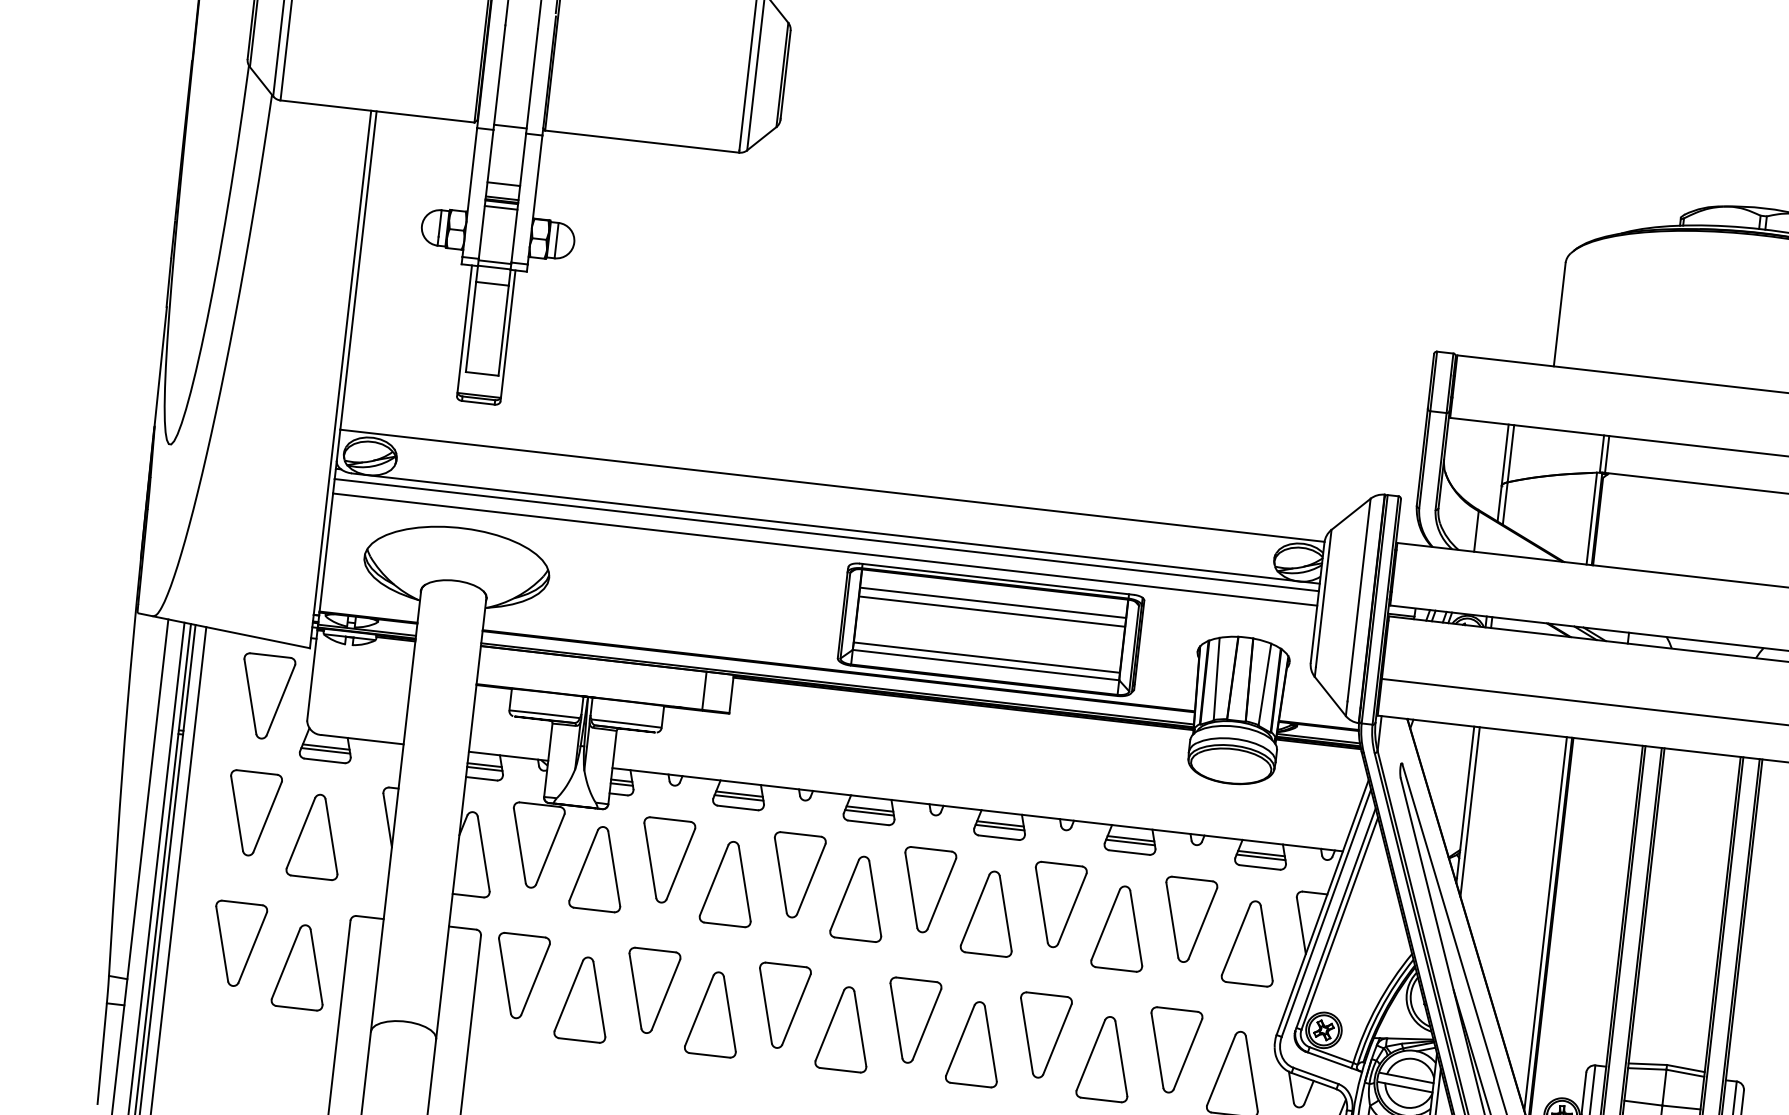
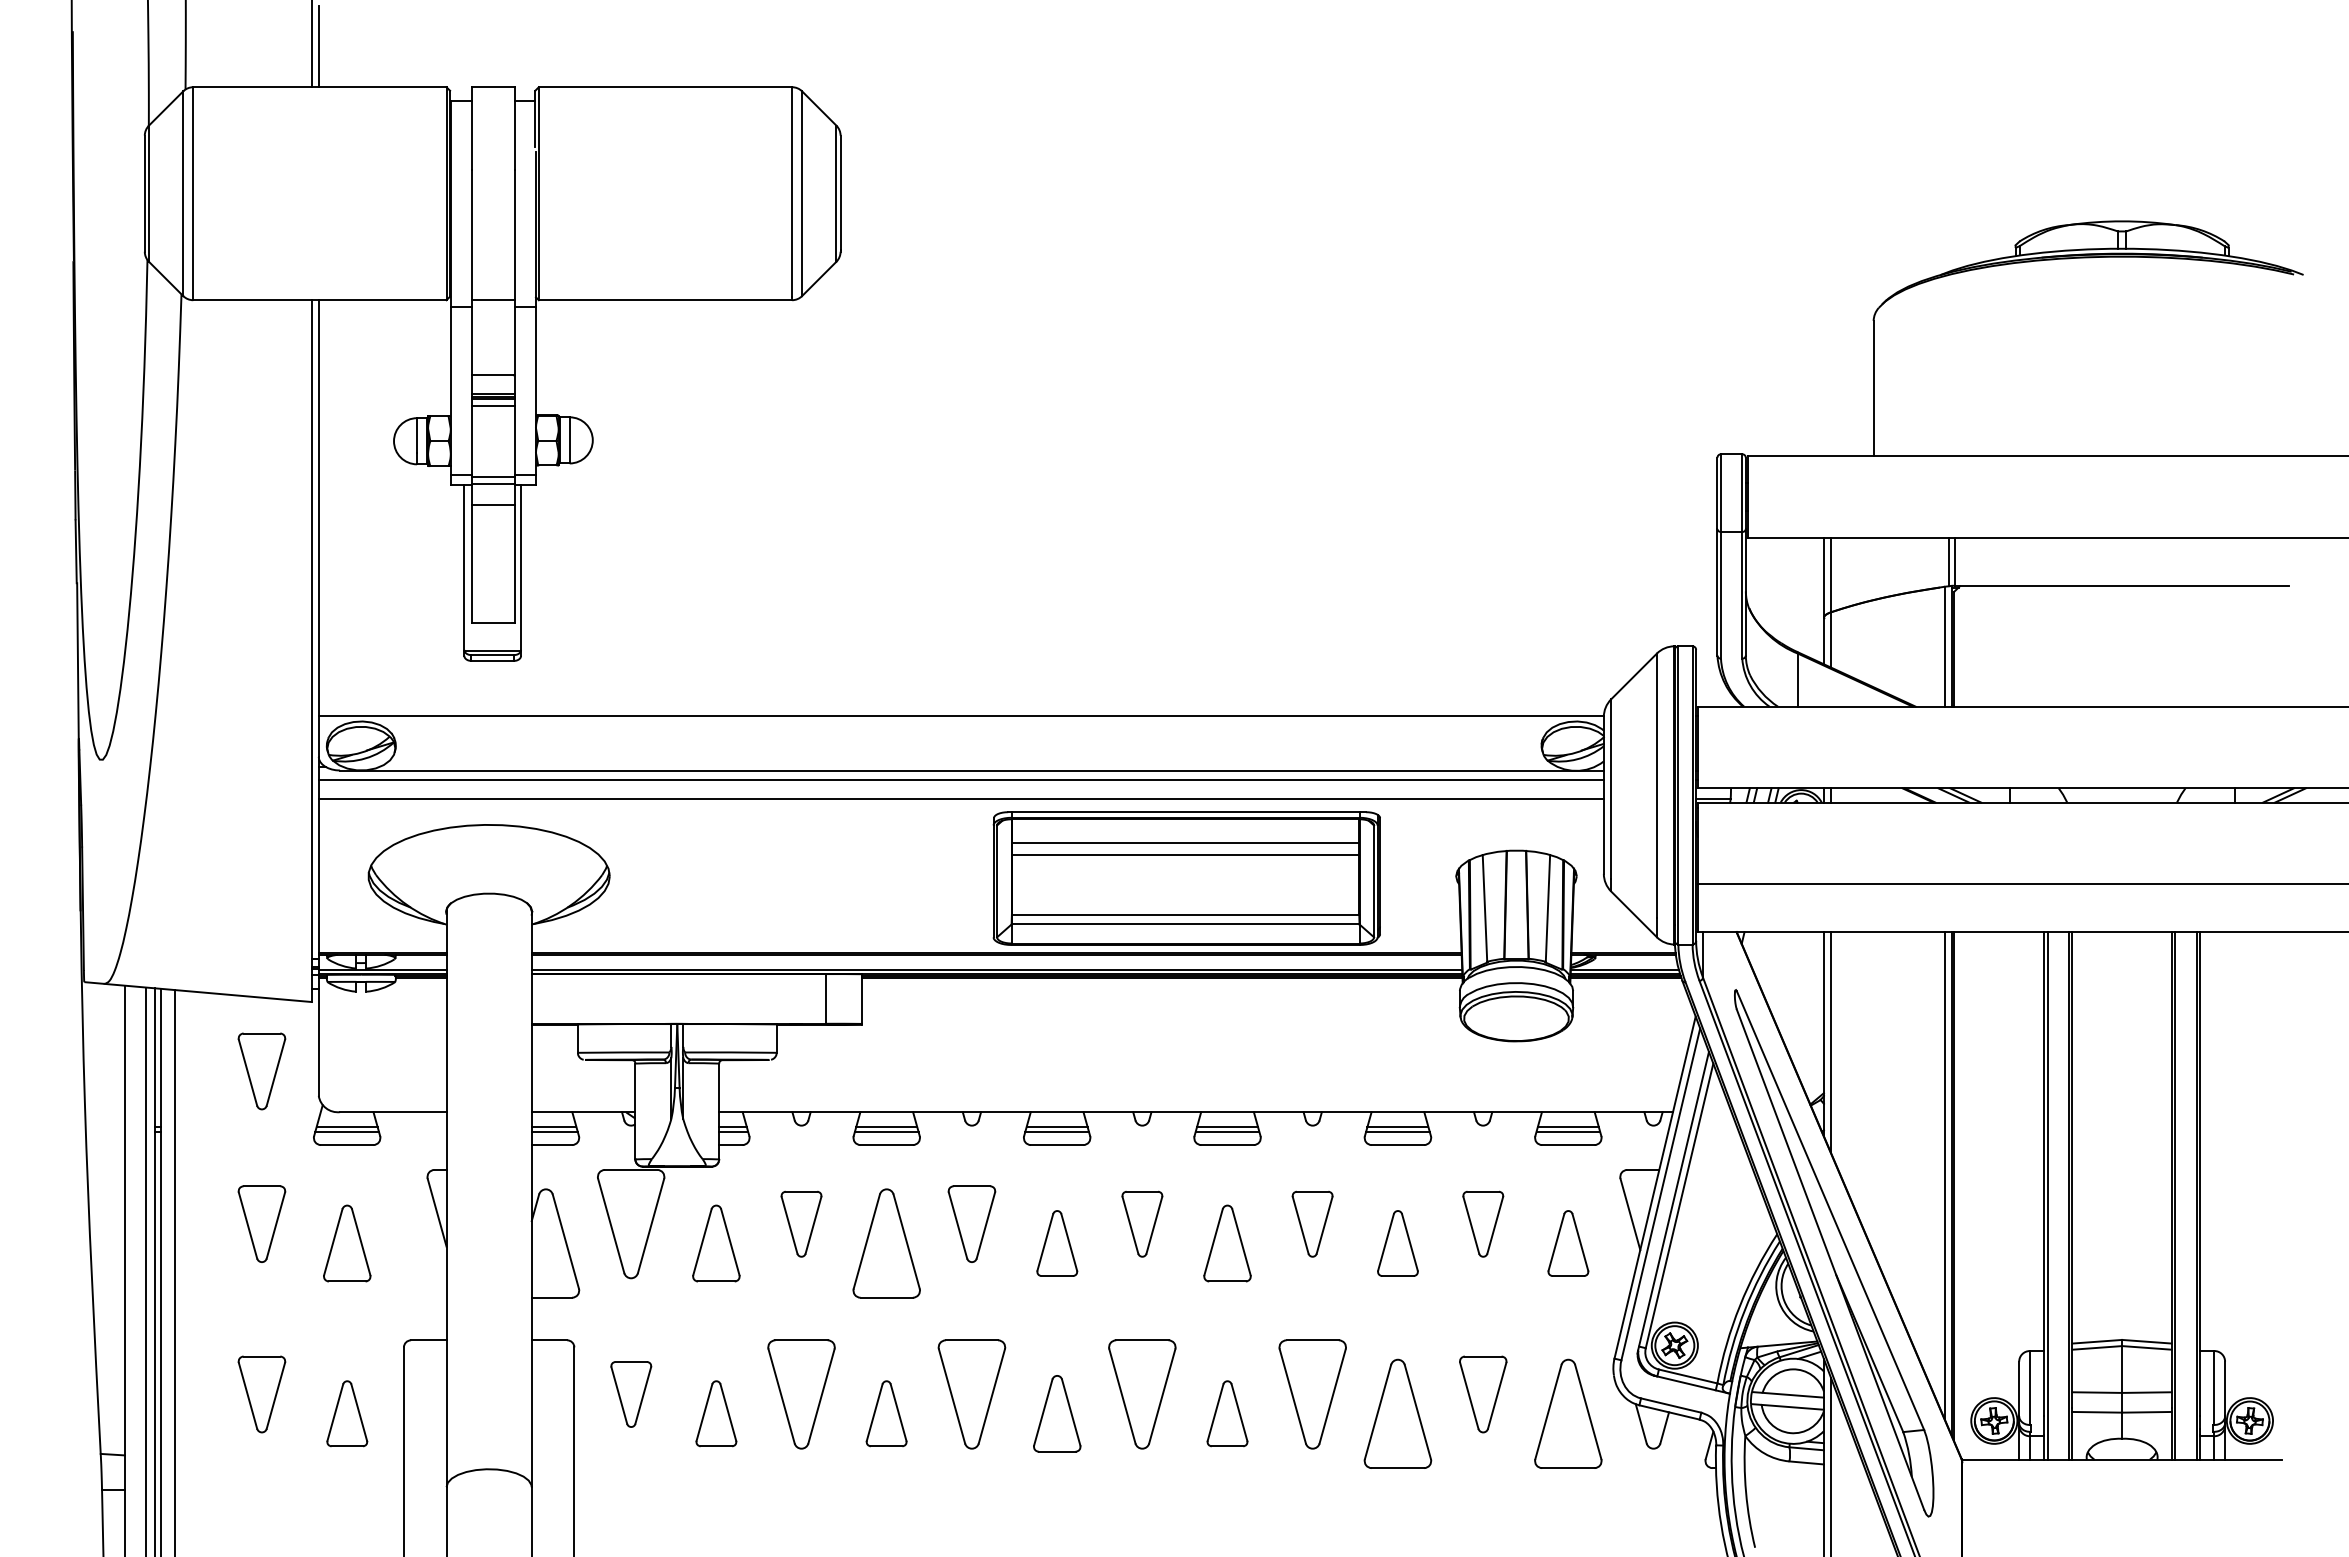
part: (265, 697) -> (261, 1071), size x0.7
part: (252, 814) -> (261, 1224), size x0.7
part: (316, 836) -> (347, 1243), size x0.7
part: (665, 861) -> (801, 1224), size x0.6
part: (598, 868) -> (716, 1243), size x0.7
part: (795, 876) -> (971, 1224), size x0.7
part: (926, 891) -> (1142, 1224), size x0.6
part: (860, 898) -> (1057, 1243), size x0.6
part: (1057, 905) -> (1312, 1224), size x0.6
part: (990, 913) -> (1227, 1243), size x0.7
part: (1187, 920) -> (1483, 1224), size x0.6
part: (1120, 927) -> (1397, 1243), size x0.6
part: (1251, 942) -> (1568, 1243), size x0.6
part: (237, 944) -> (261, 1394), size x0.7
part: (301, 966) -> (347, 1413), size x0.6
part: (520, 976) -> (631, 1394), size x0.6
part: (584, 998) -> (716, 1413), size x0.6
part: (714, 1013) -> (886, 1413), size x0.6
part: (845, 1028) -> (1057, 1413), size x0.7
part: (975, 1043) -> (1227, 1413), size x0.6
part: (1173, 1051) -> (1483, 1394), size x0.7

